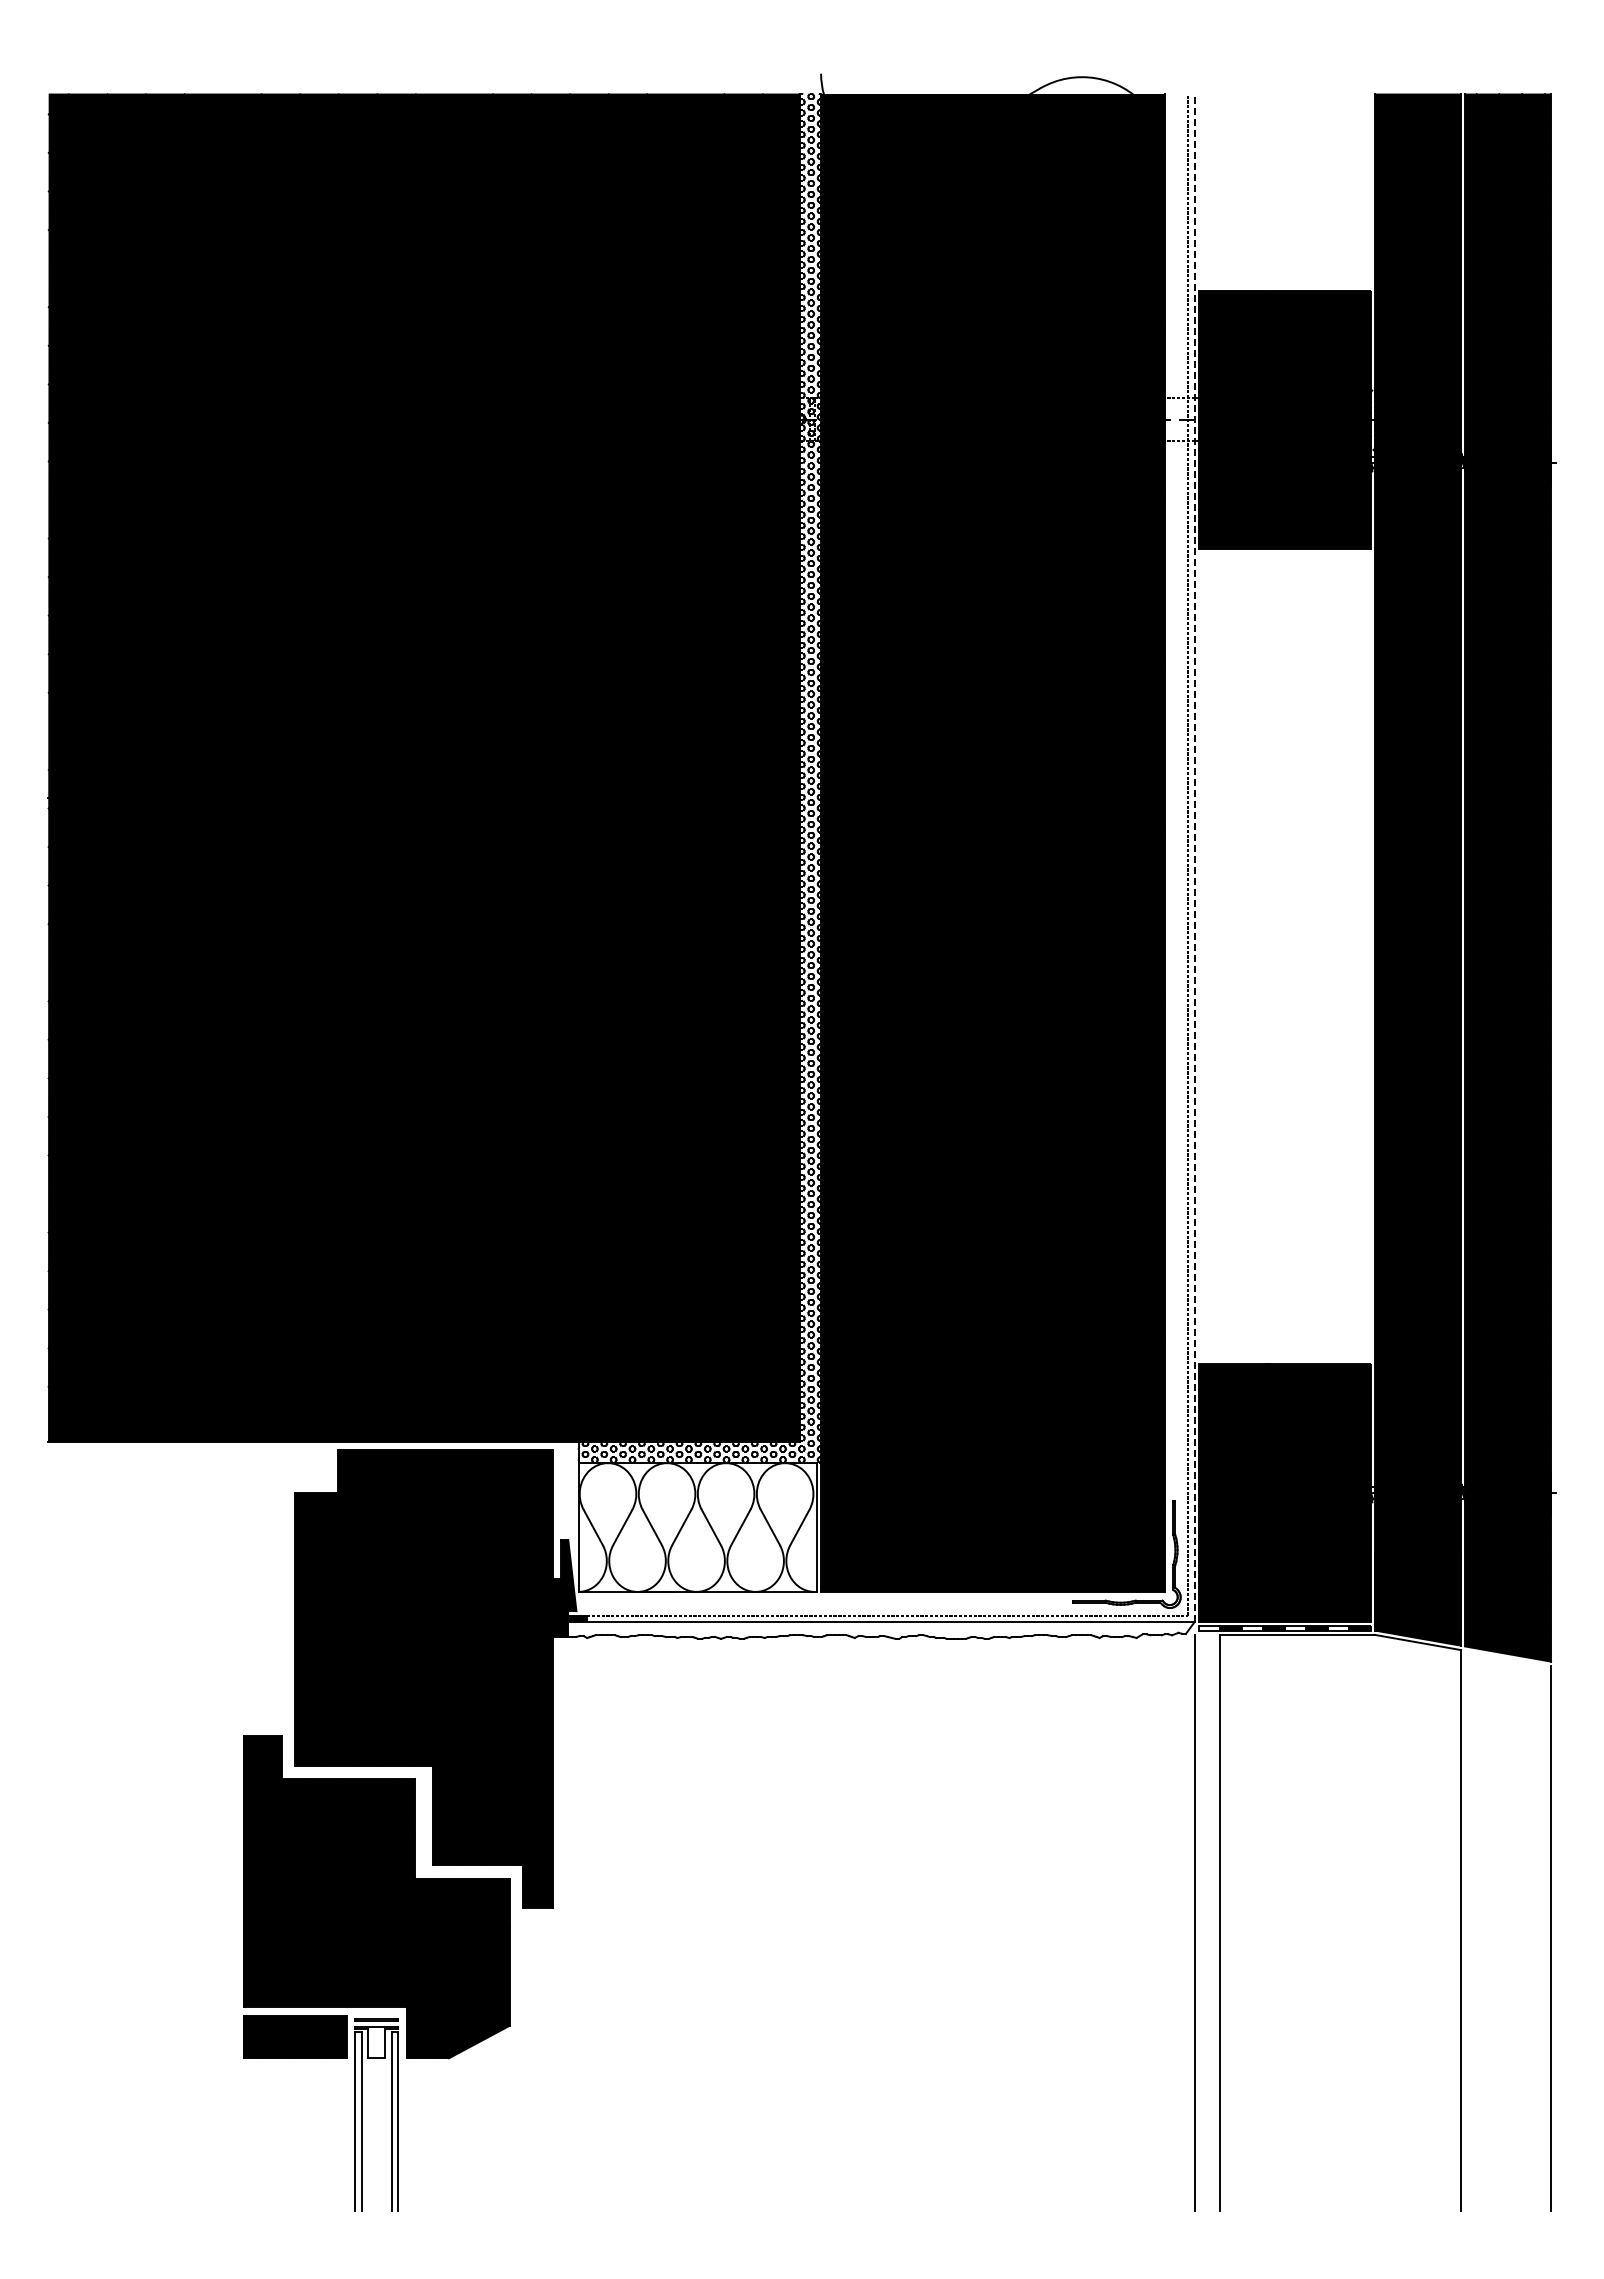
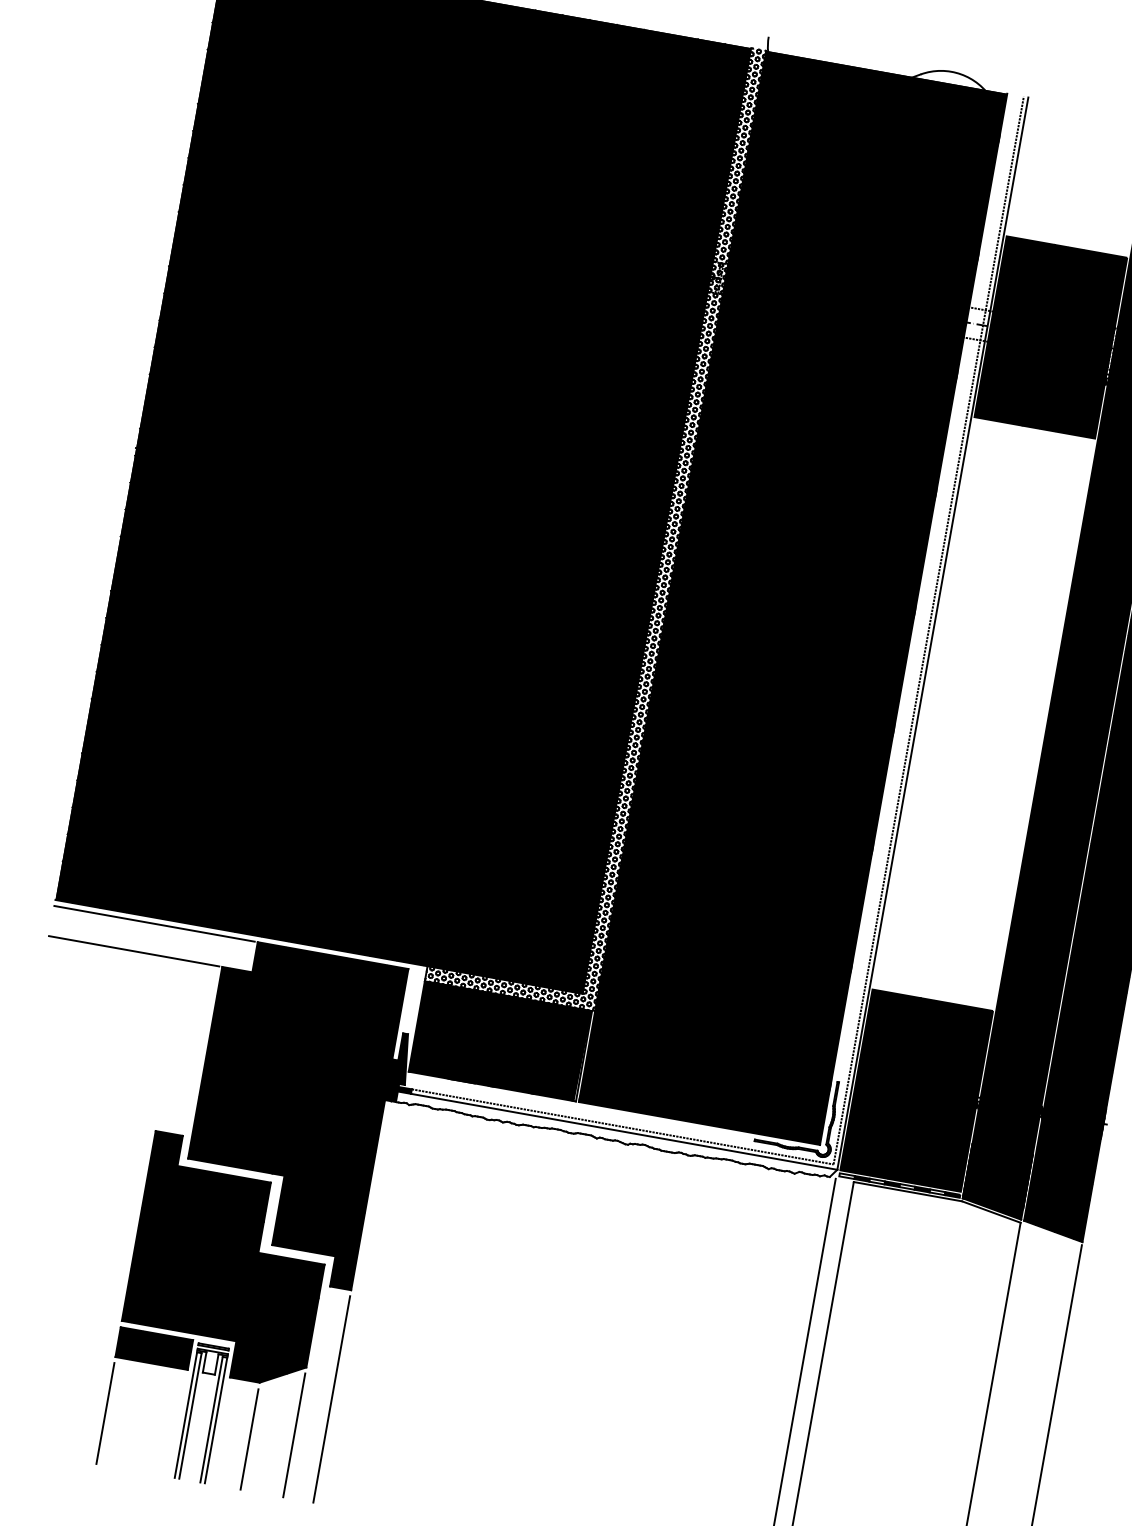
line: (1194, 857) -> (932, 633), dashed -> solid
line: (190, 1450) -> (154, 923), added
line: (169, 1493) -> (134, 951), added
fill: (697, 1527) -> (500, 1041), added
line: (552, 2063) -> (331, 1399), added
line: (509, 2122) -> (294, 1435), added
line: (243, 2138) -> (105, 1413), added
line: (449, 2138) -> (249, 1439), added

